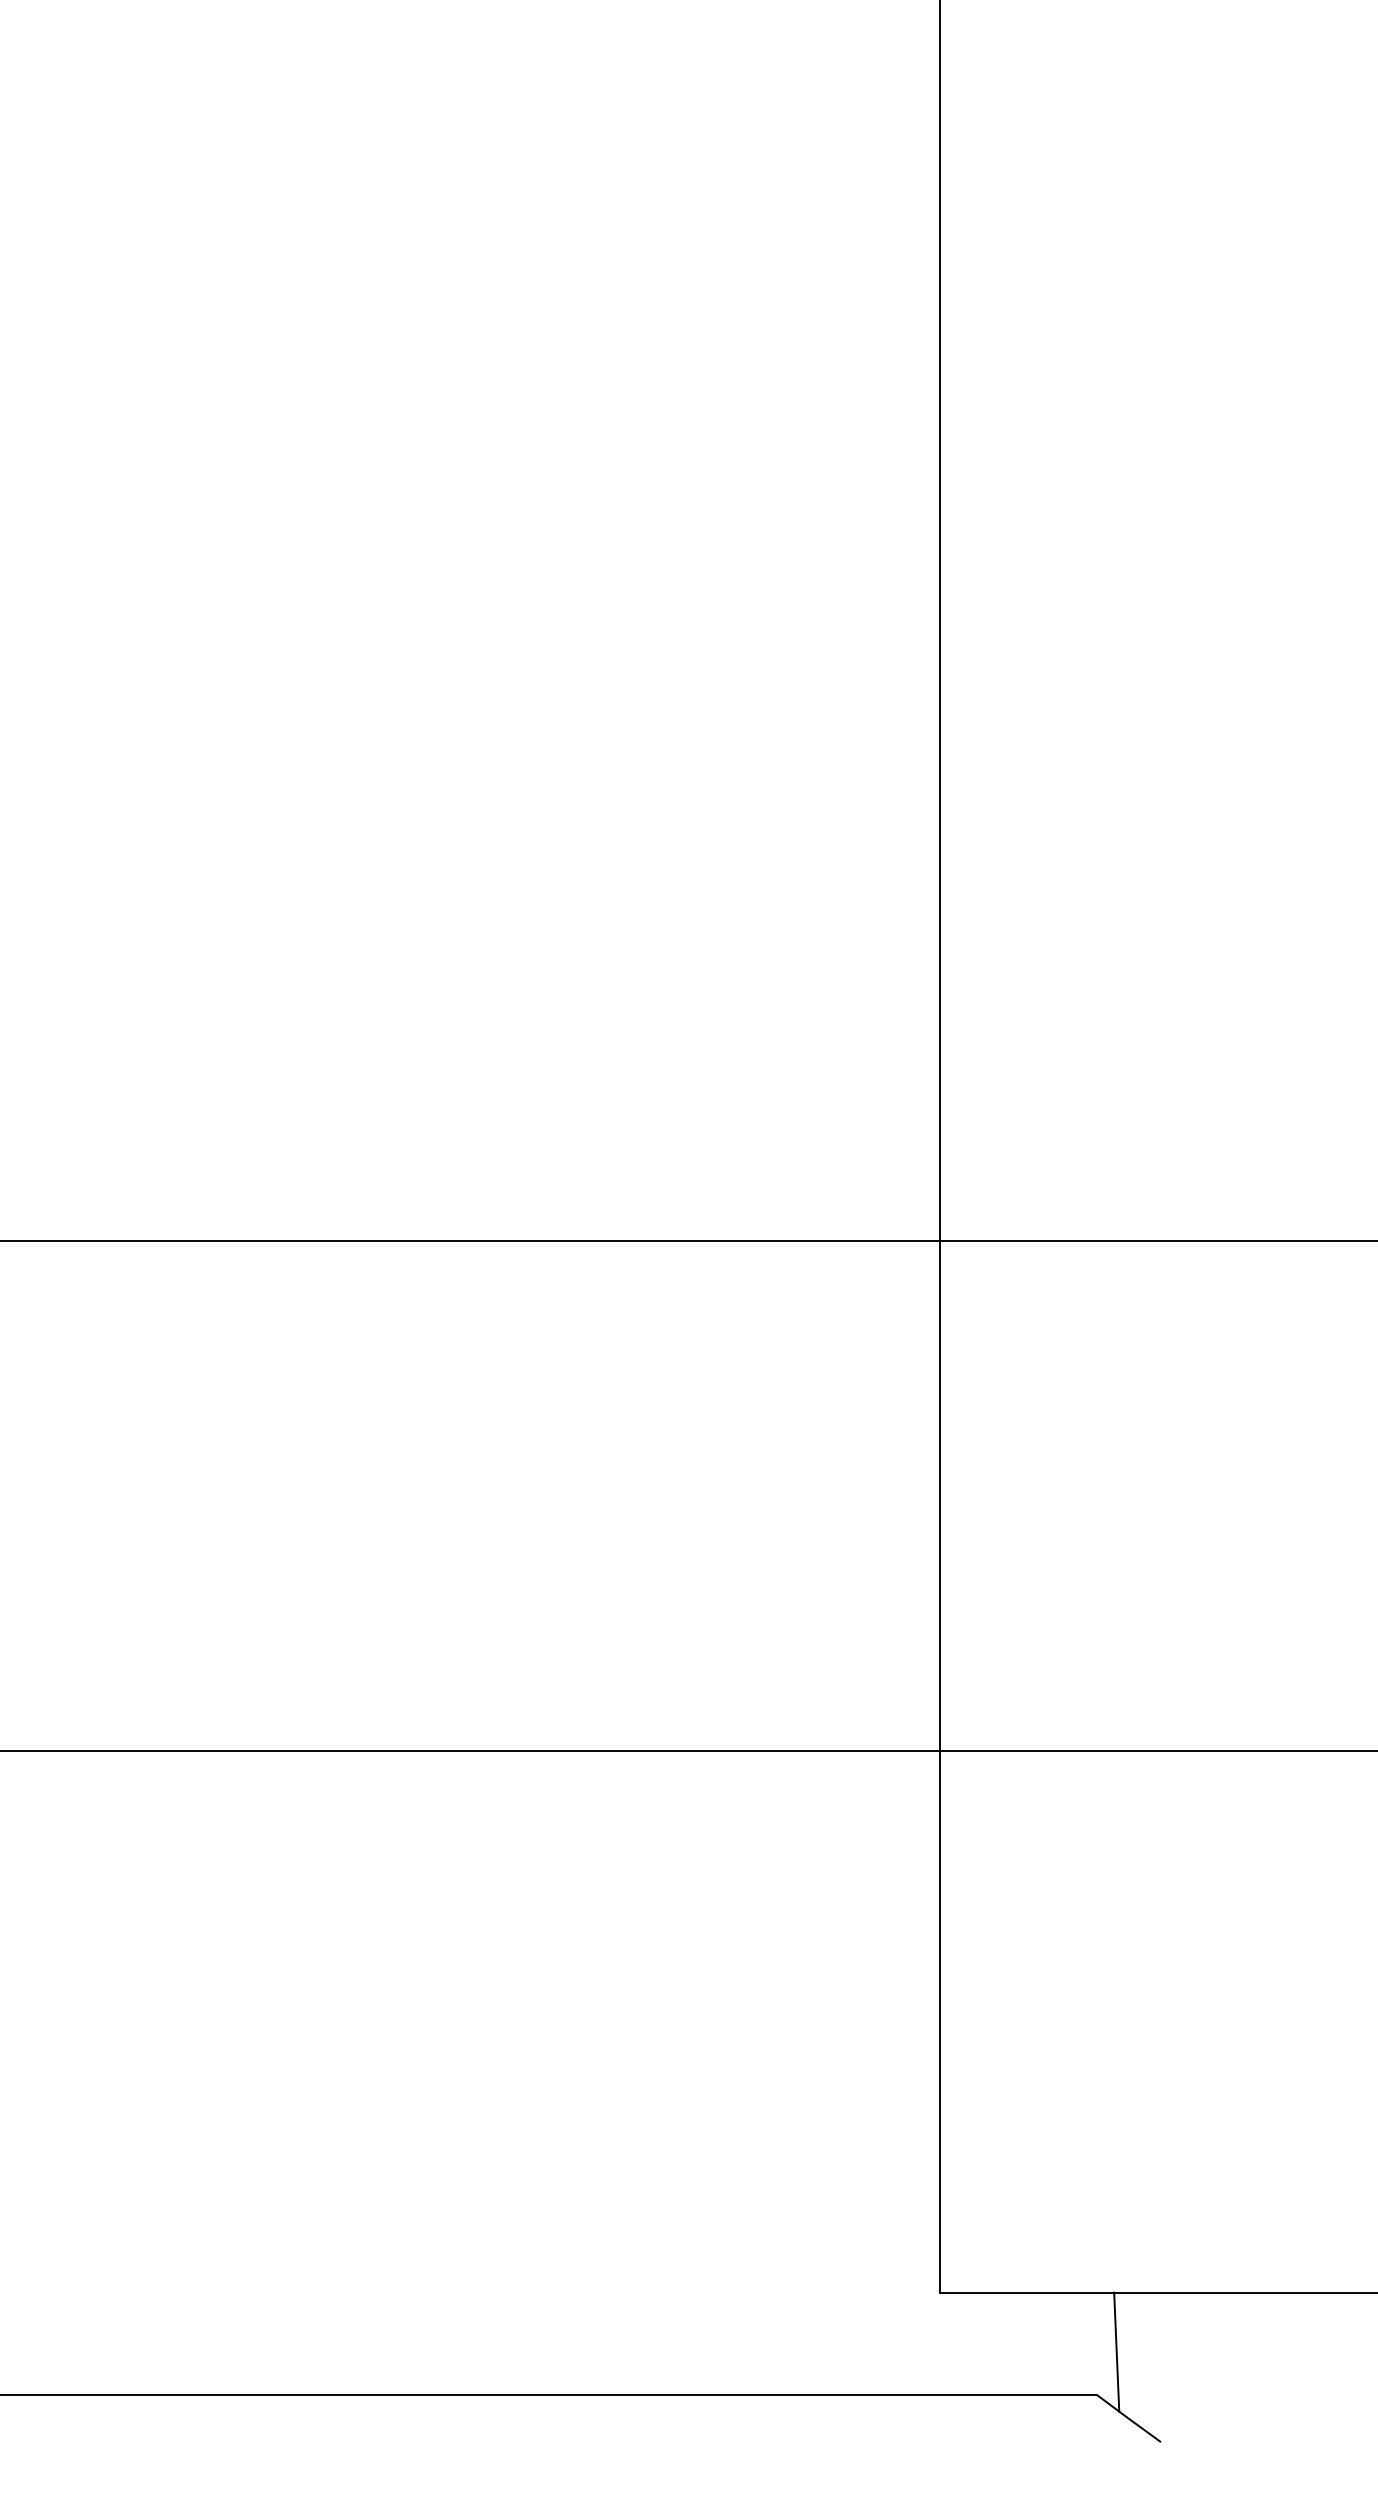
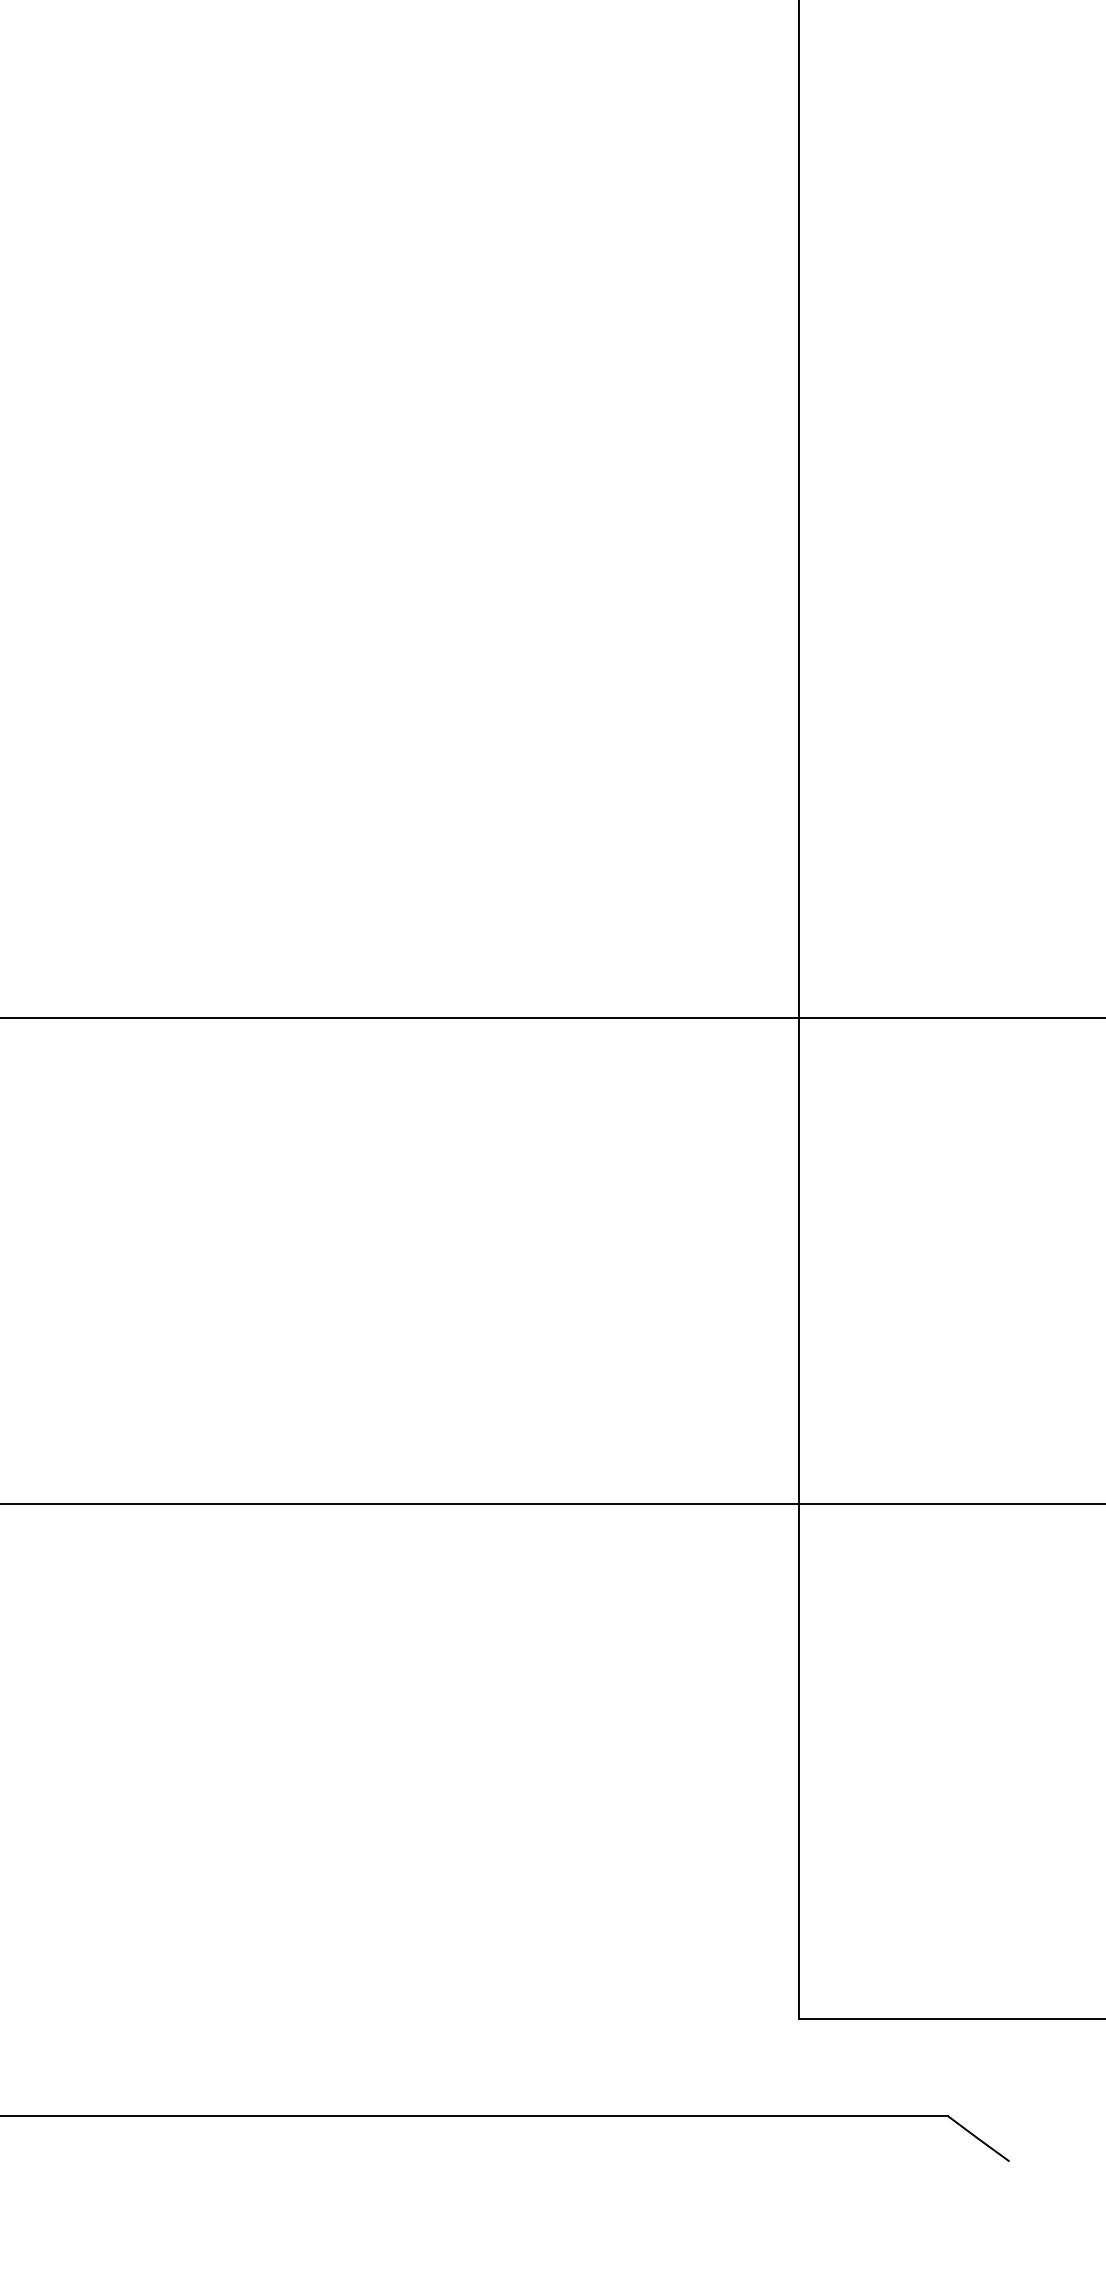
line: (1116, 2351) -> (967, 2075), removed

